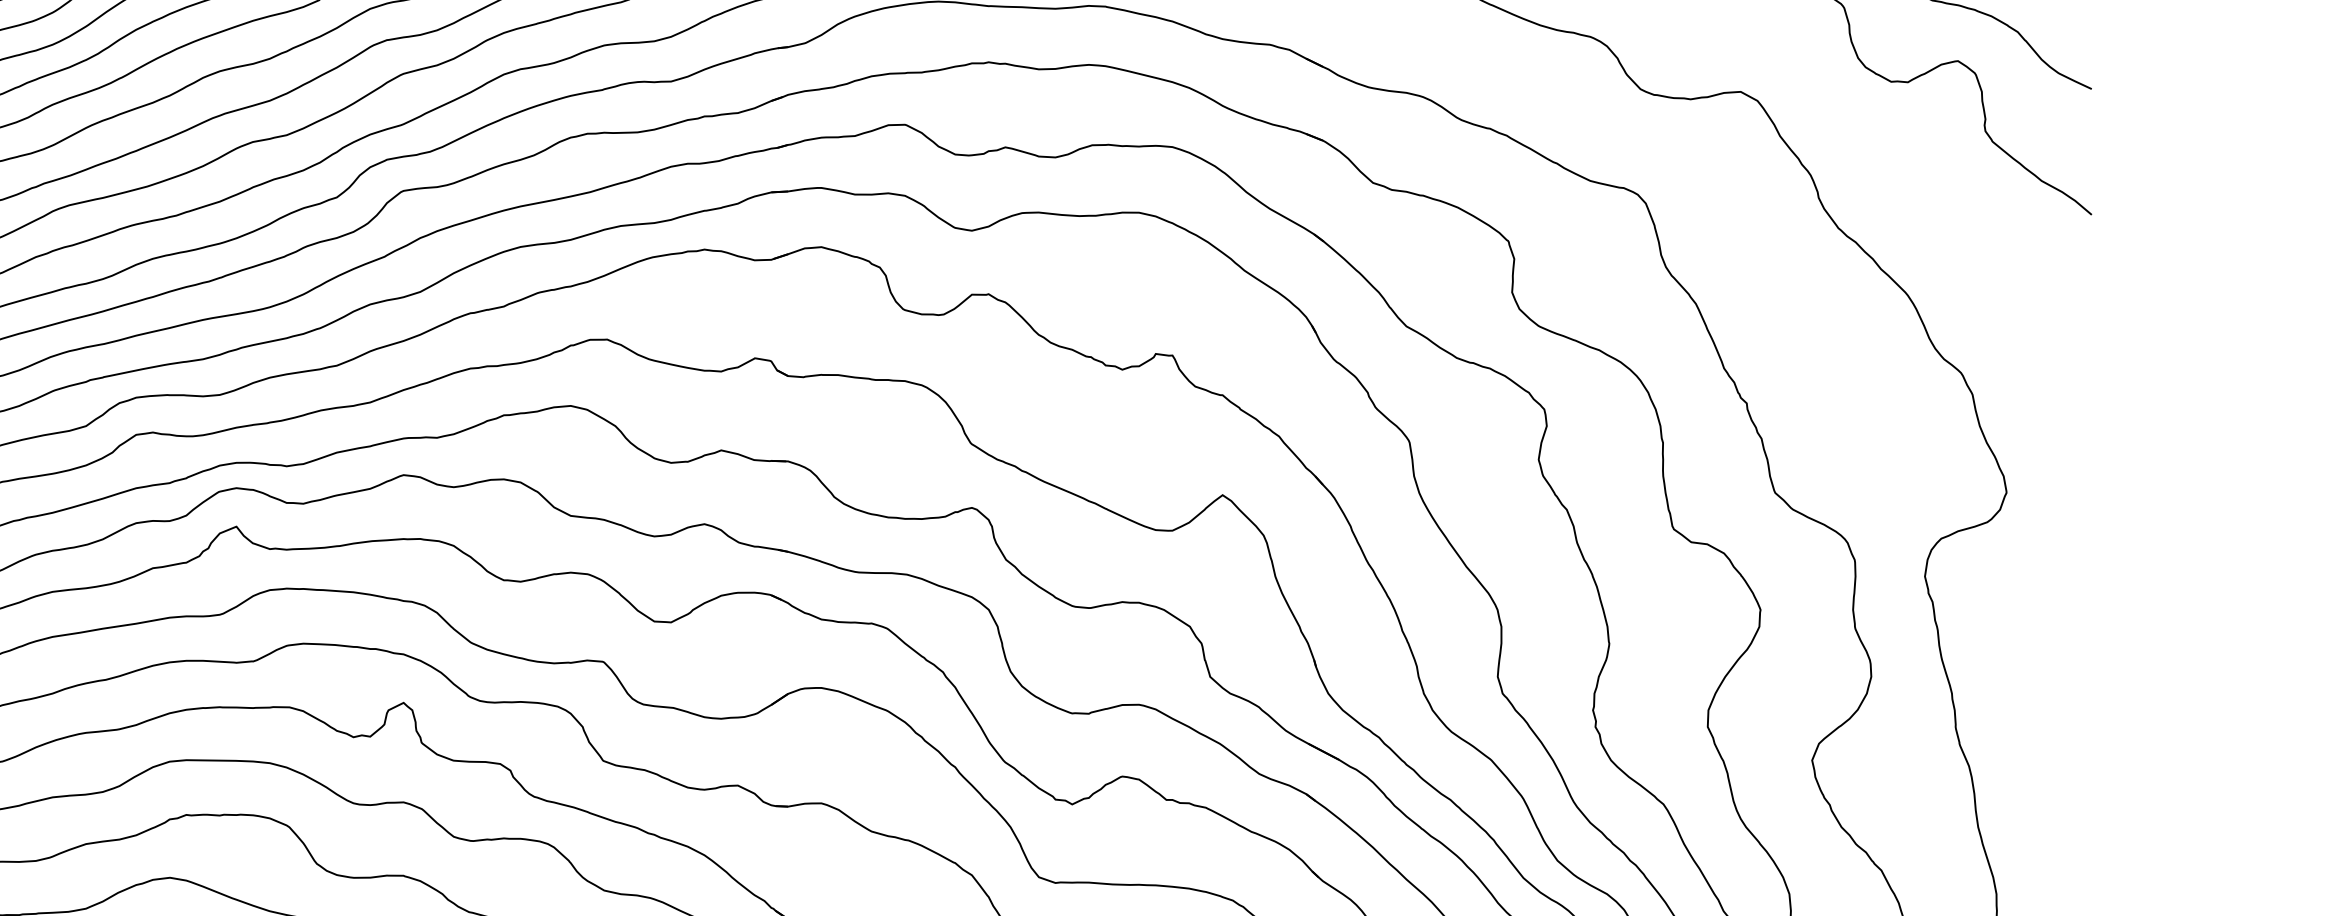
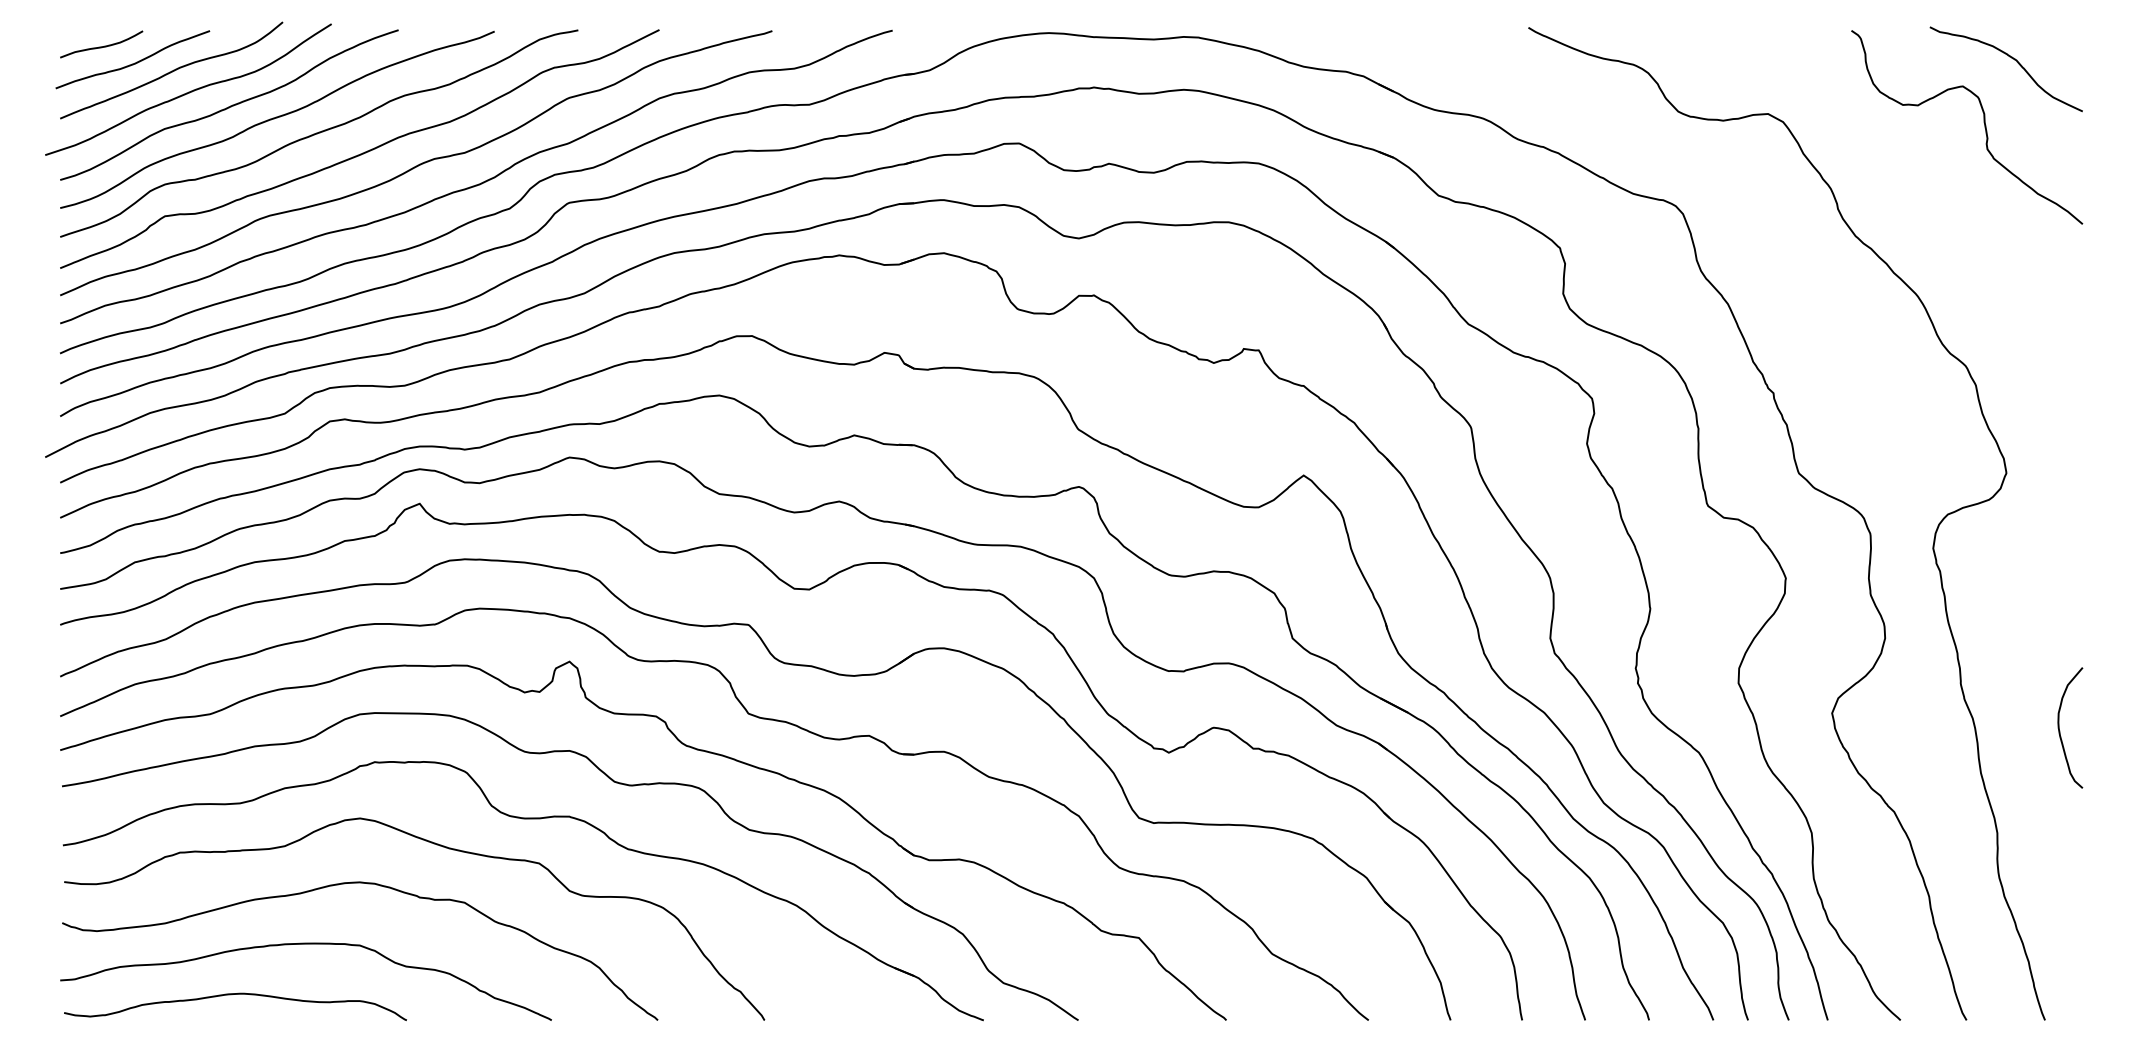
curve: (2066, 780) -> (2060, 731), added

